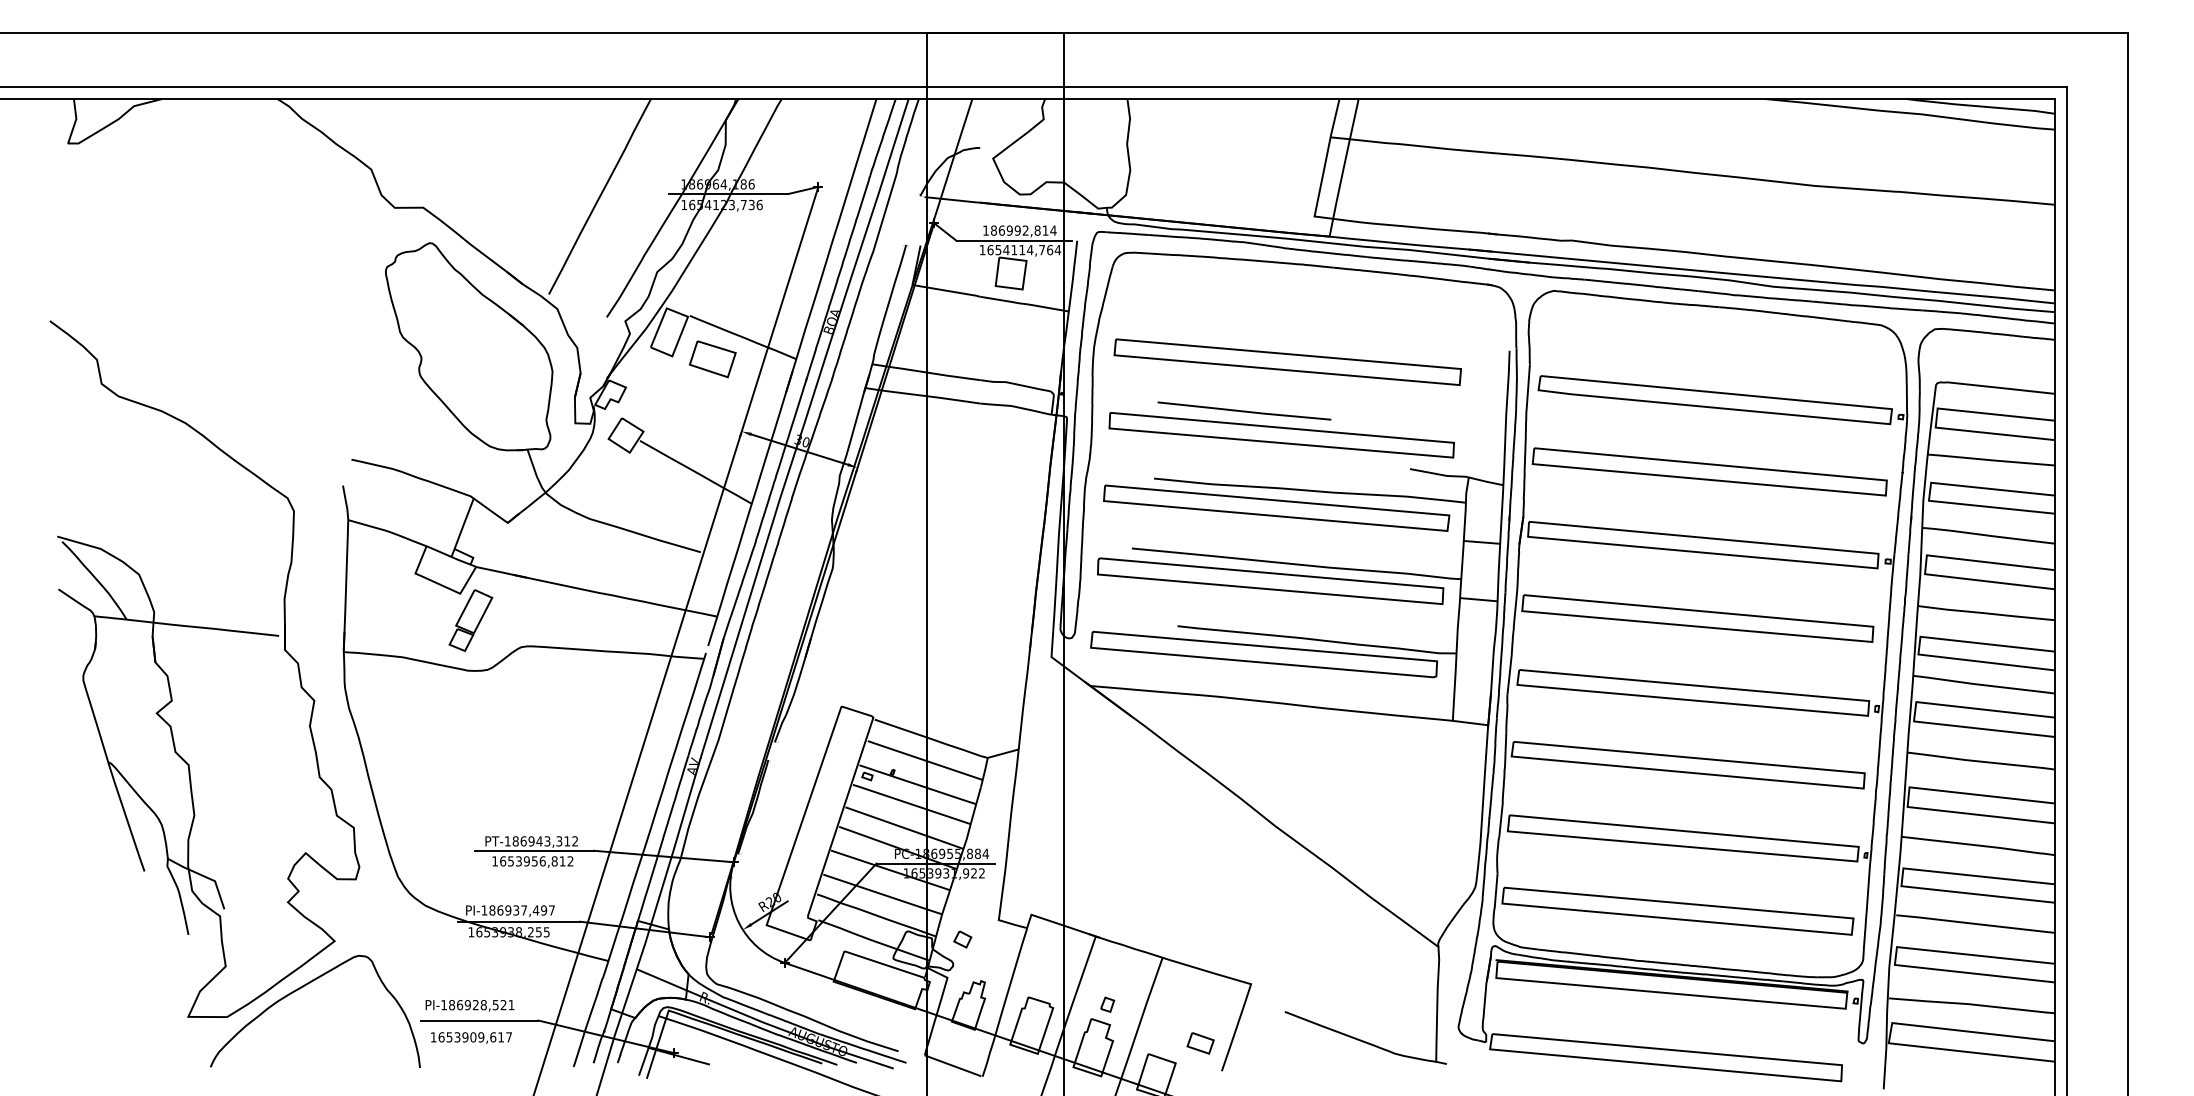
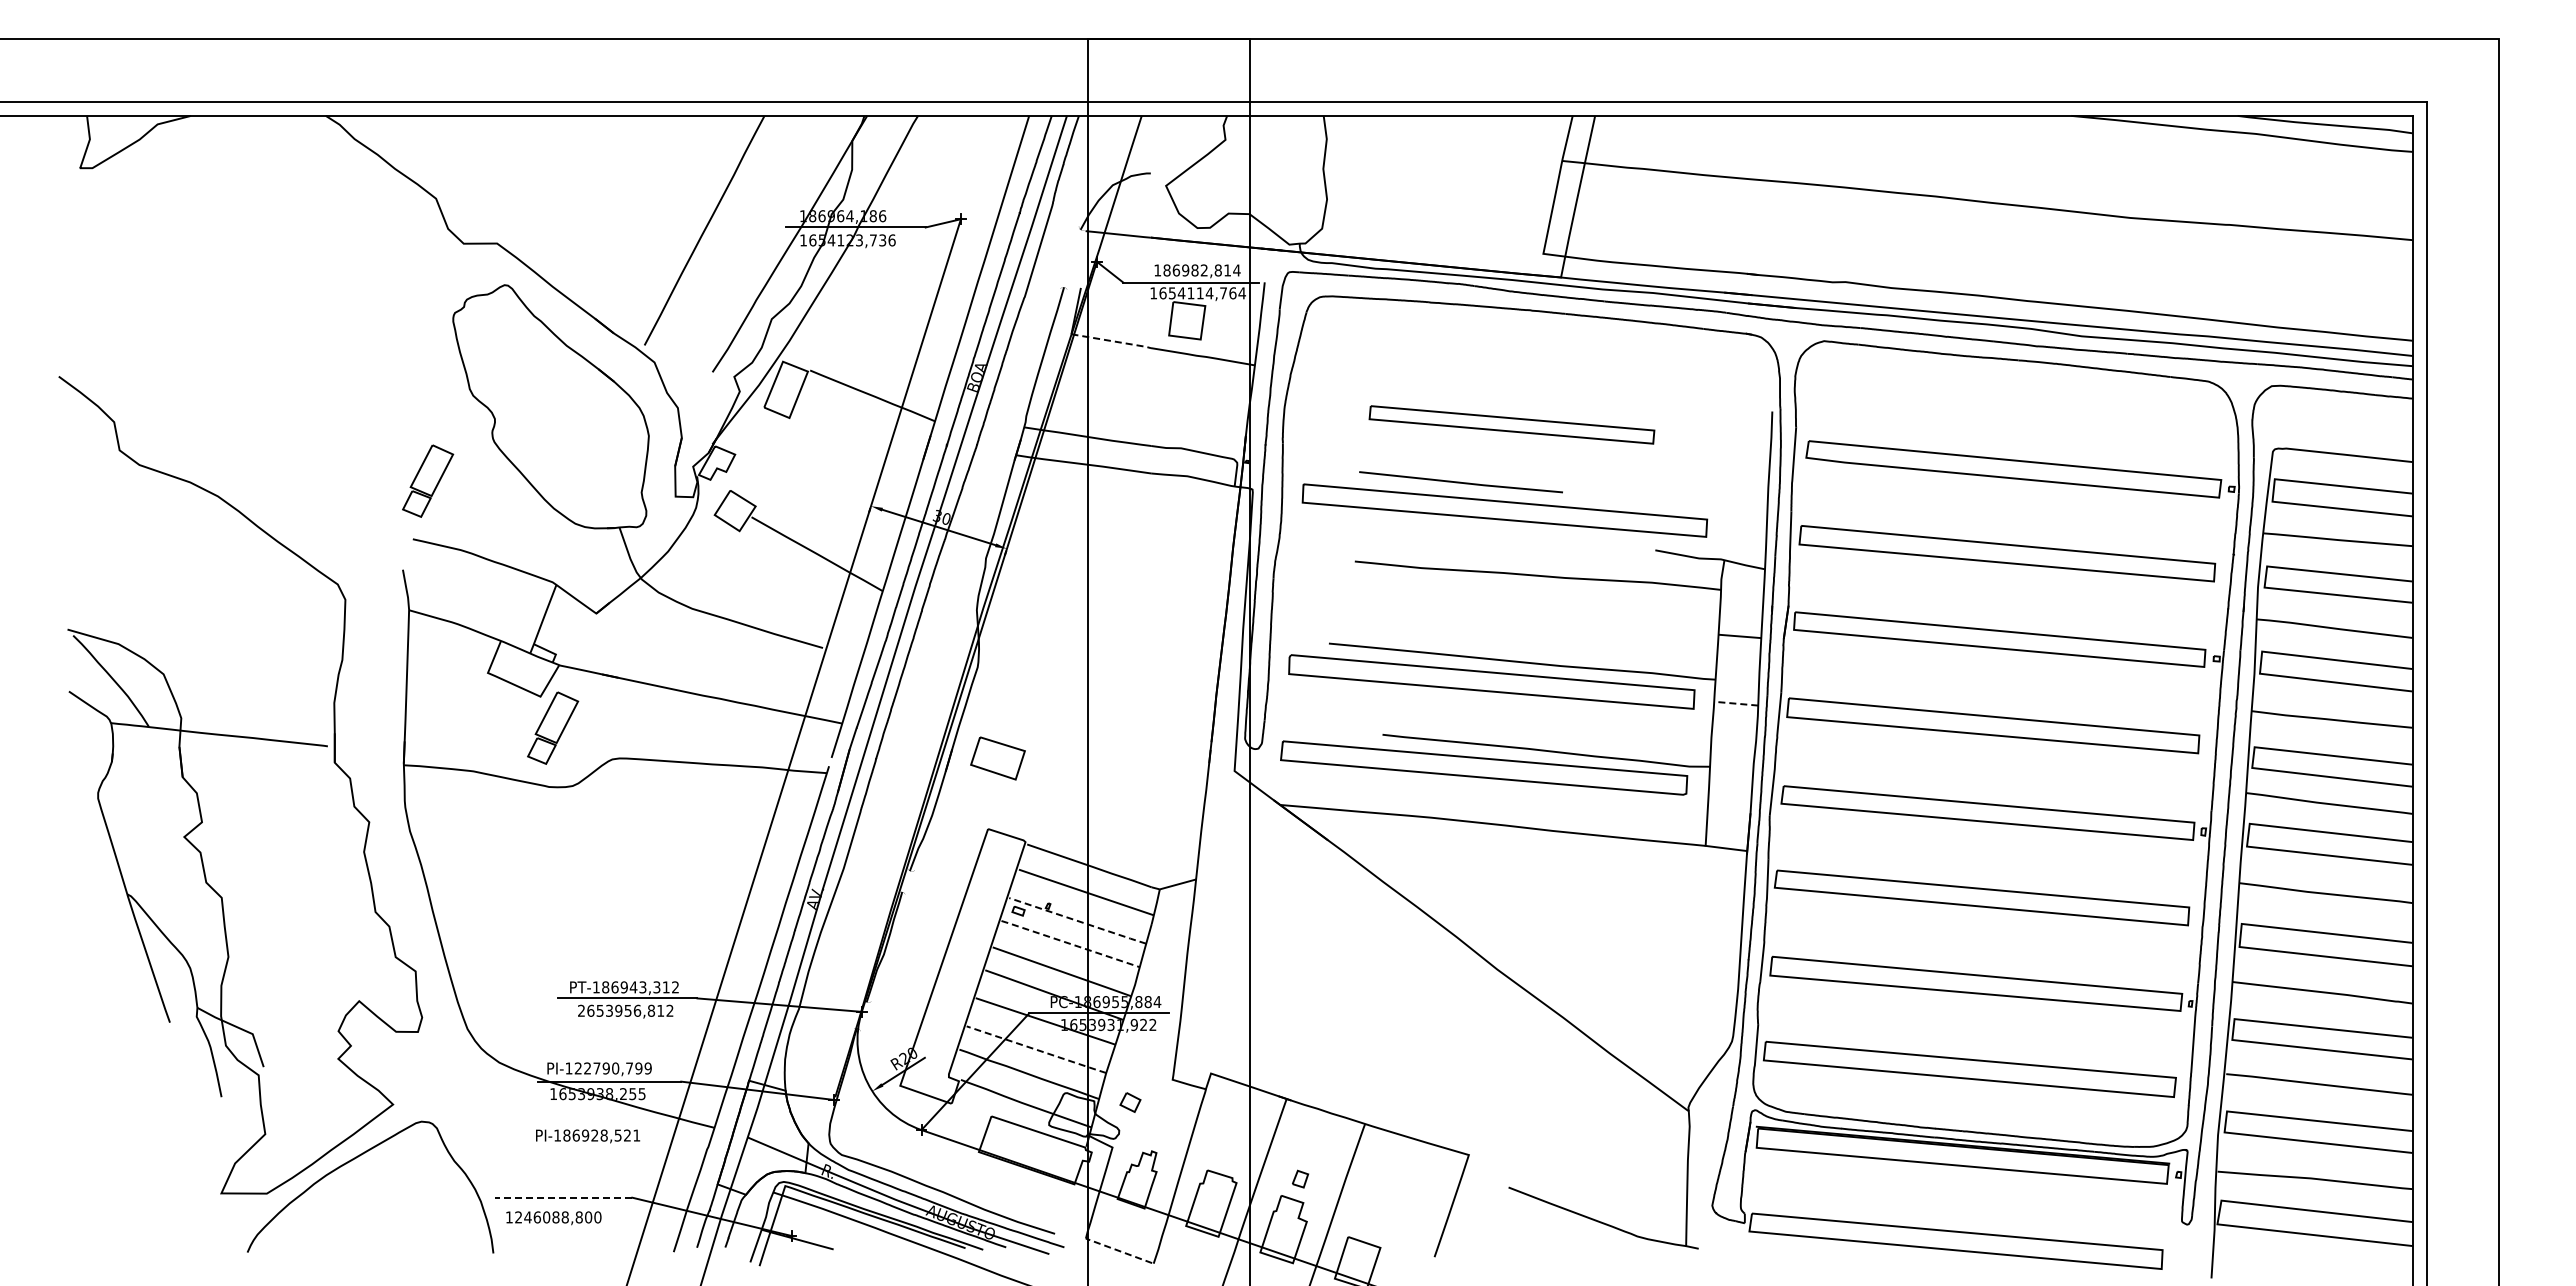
text: (1017, 230) -> (1194, 270), 186992,814 -> 186982,814
line: (947, 291) -> (1112, 341), solid -> dashed
part: (712, 359) -> (997, 758), moved
part: (1287, 361) -> (1511, 424), size x0.7
part: (364, 409) -> (428, 480), added
part: (1276, 507) -> (1498, 595), removed
line: (1478, 599) -> (1735, 703), solid -> dashed
line: (918, 785) -> (1078, 921), solid -> dashed
line: (911, 803) -> (1070, 943), solid -> dashed
text: (495, 861) -> (581, 1010), 1653956,812 -> 2653956,812
line: (882, 894) -> (1036, 1049), solid -> dashed
text: (521, 910) -> (612, 1068), PI-186937,497 -> PI-122790,799
text: (470, 1005) -> (588, 1136), moved
line: (479, 1020) -> (563, 1197), solid -> dashed
text: (475, 1037) -> (558, 1217), 1653909,617 -> 1246088,800
part: (1200, 1043) -> (1409, 1224), removed
line: (952, 1065) -> (1118, 1250), solid -> dashed

